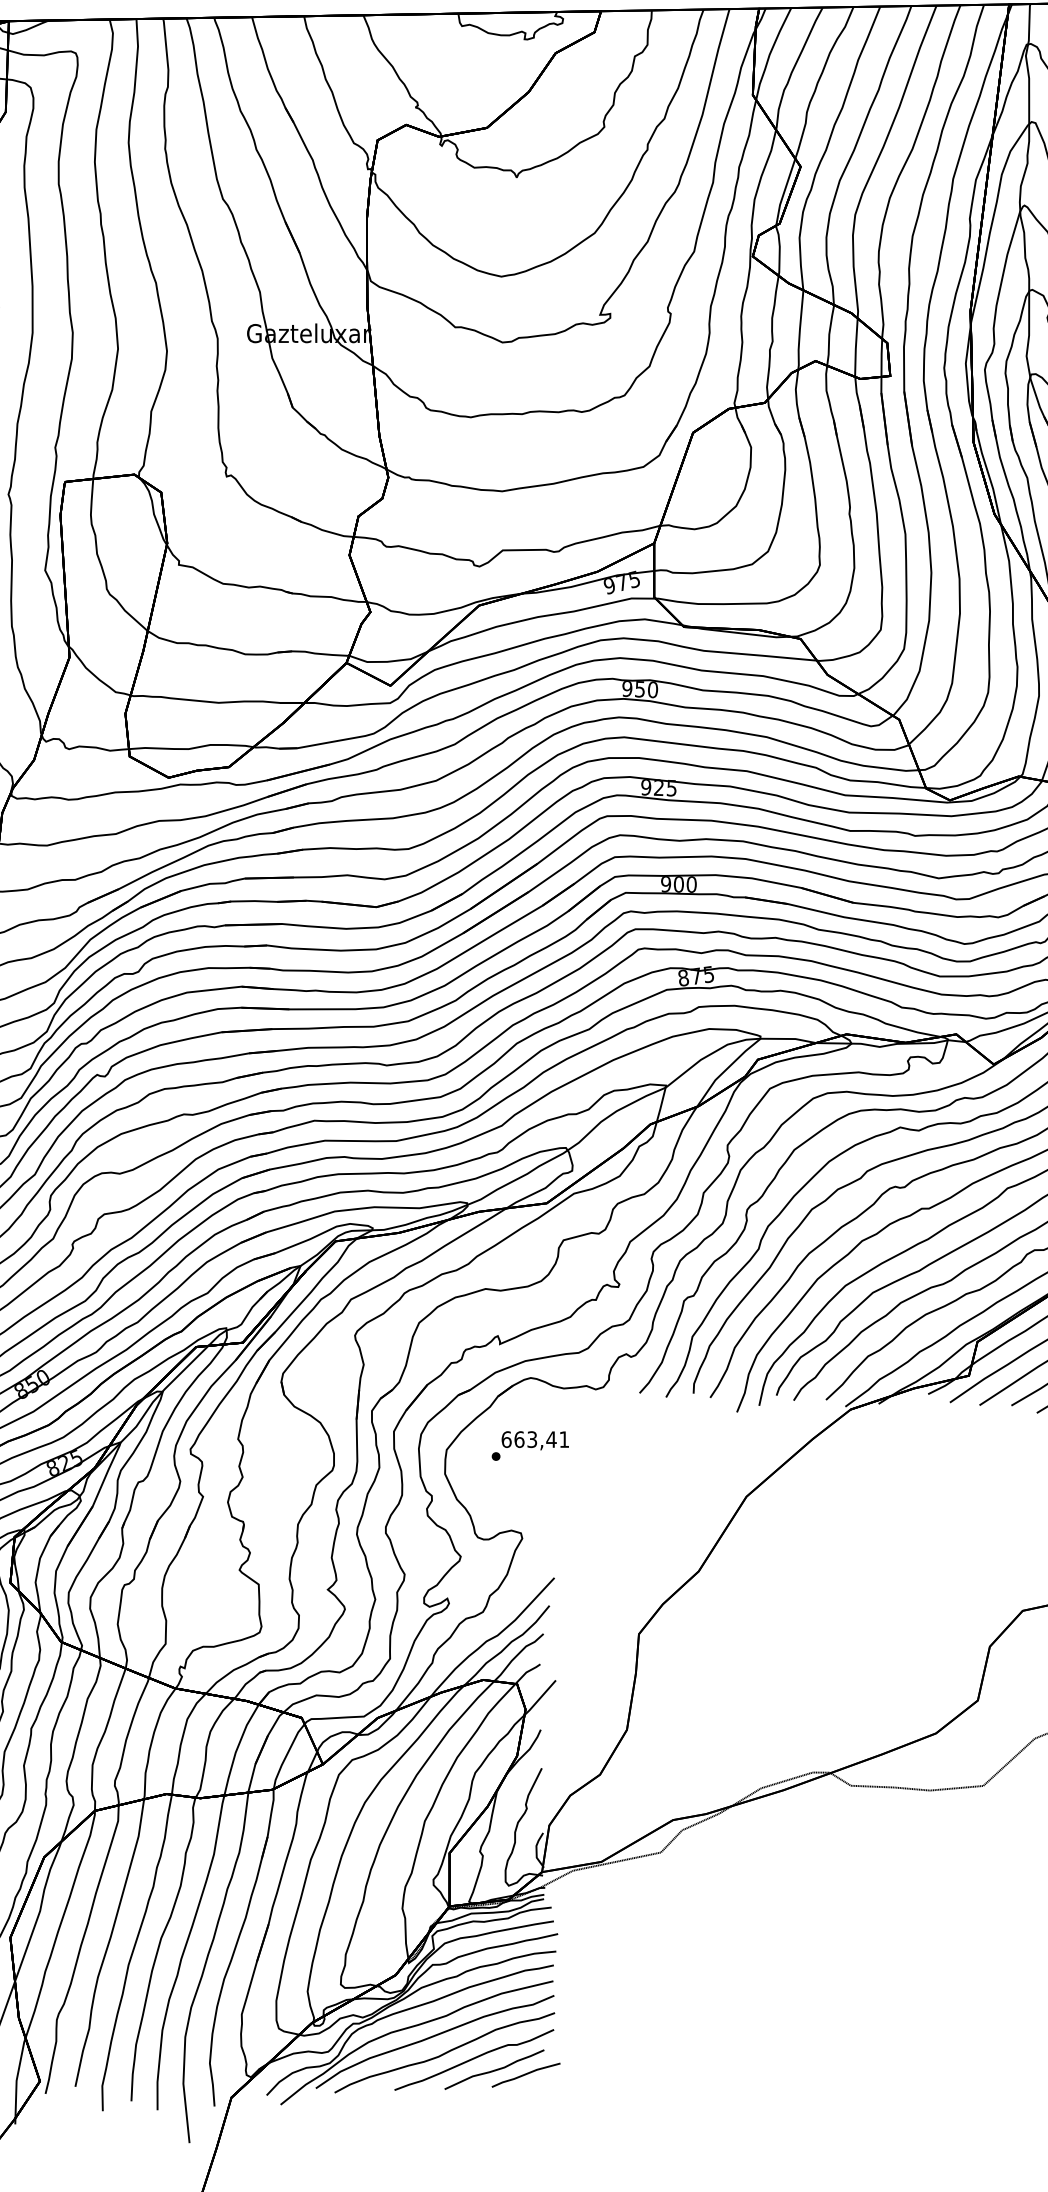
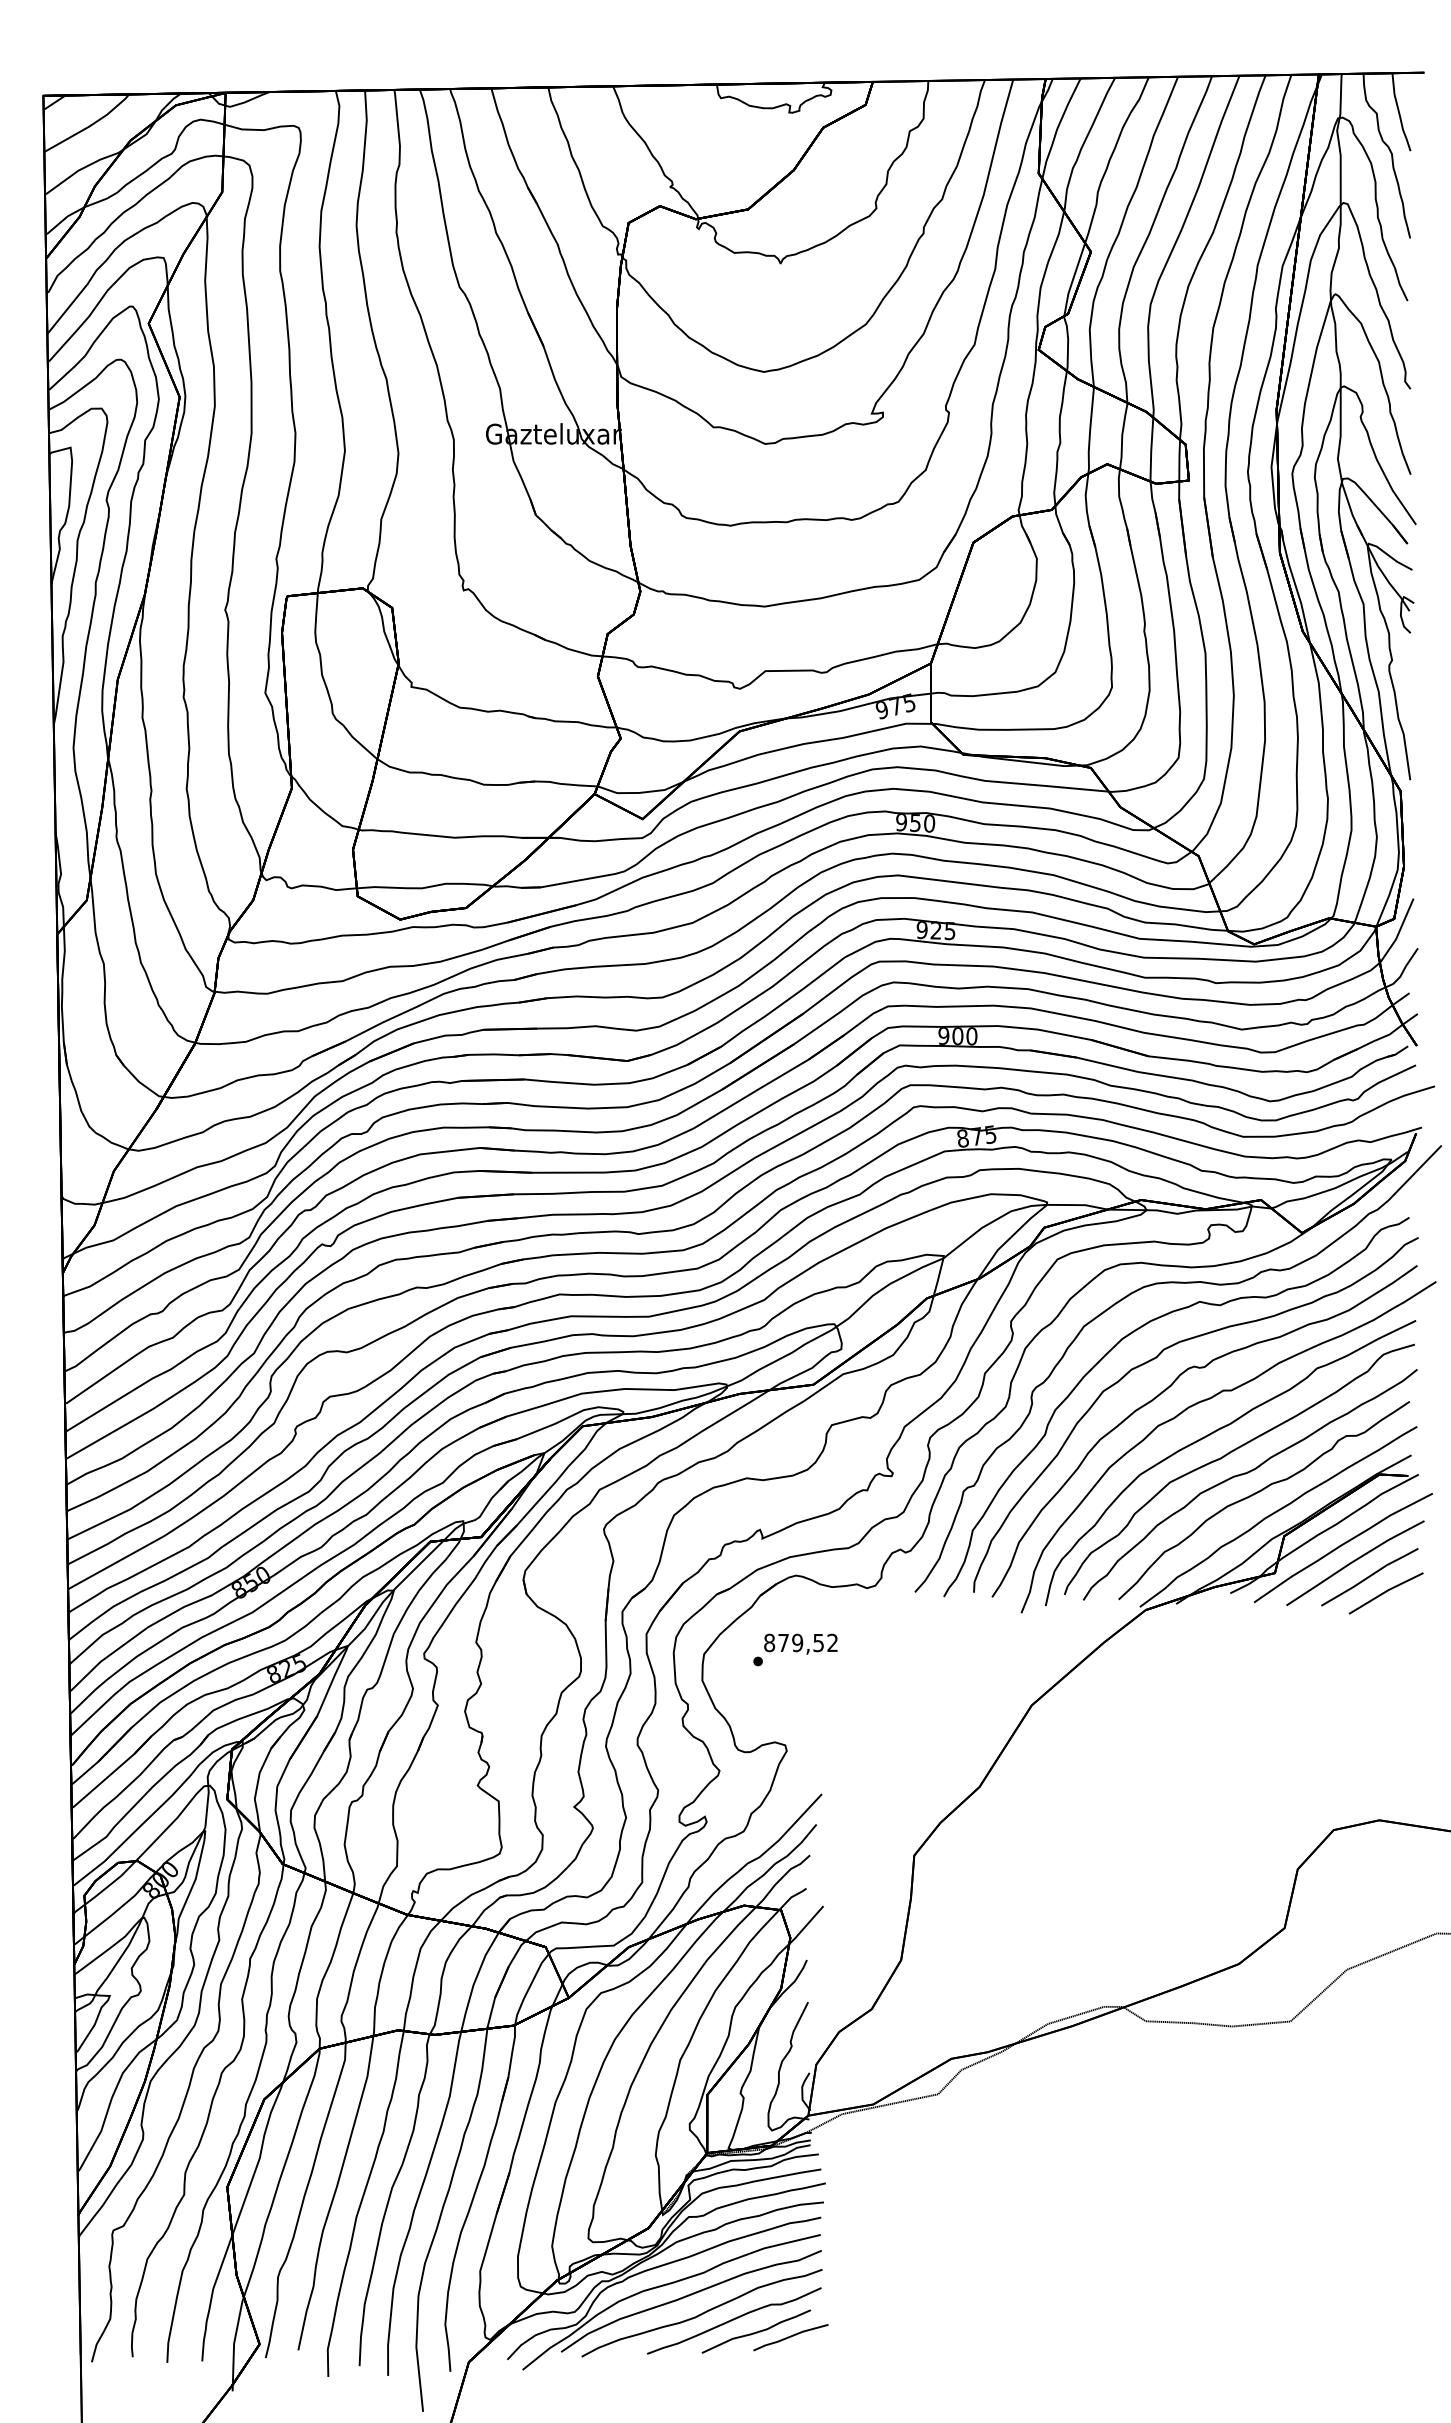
text: (534, 1439) -> (800, 1642), 663,41 -> 879,52

